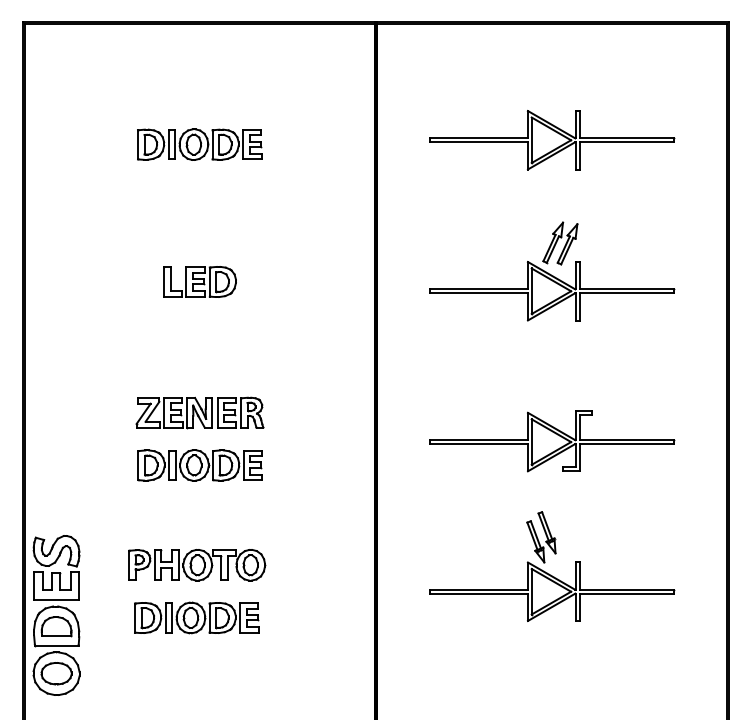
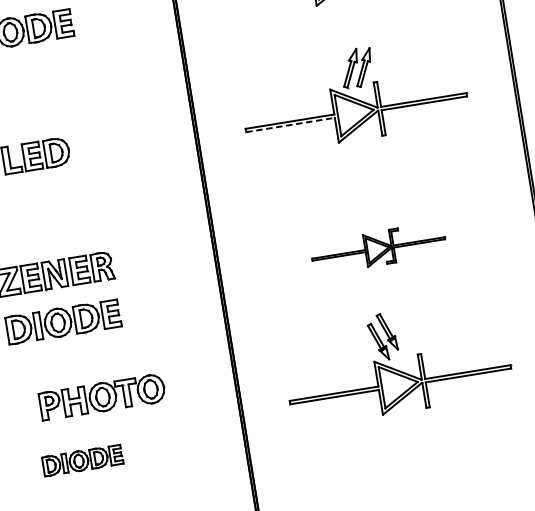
line: (479, 293) -> (291, 125), solid -> dashed
part: (552, 441) -> (378, 248), size x0.6
part: (197, 565) -> (102, 397), moved
part: (196, 617) -> (82, 460), size x0.7

